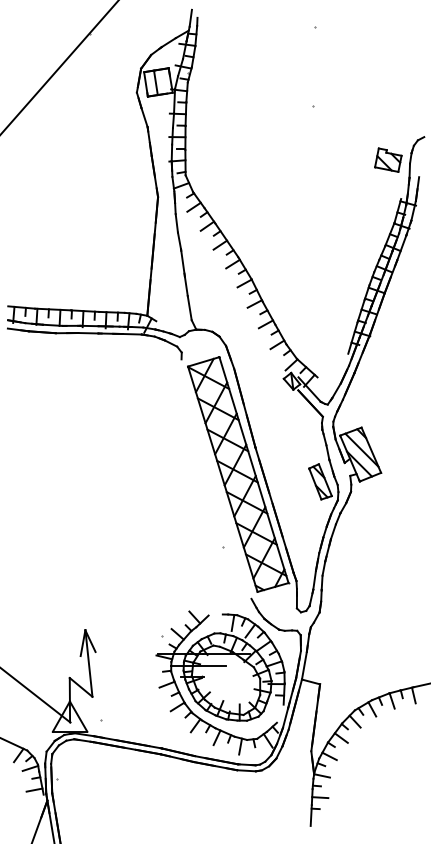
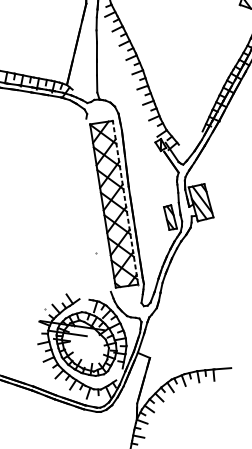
line: (253, 469) -> (125, 202), solid -> dashed

